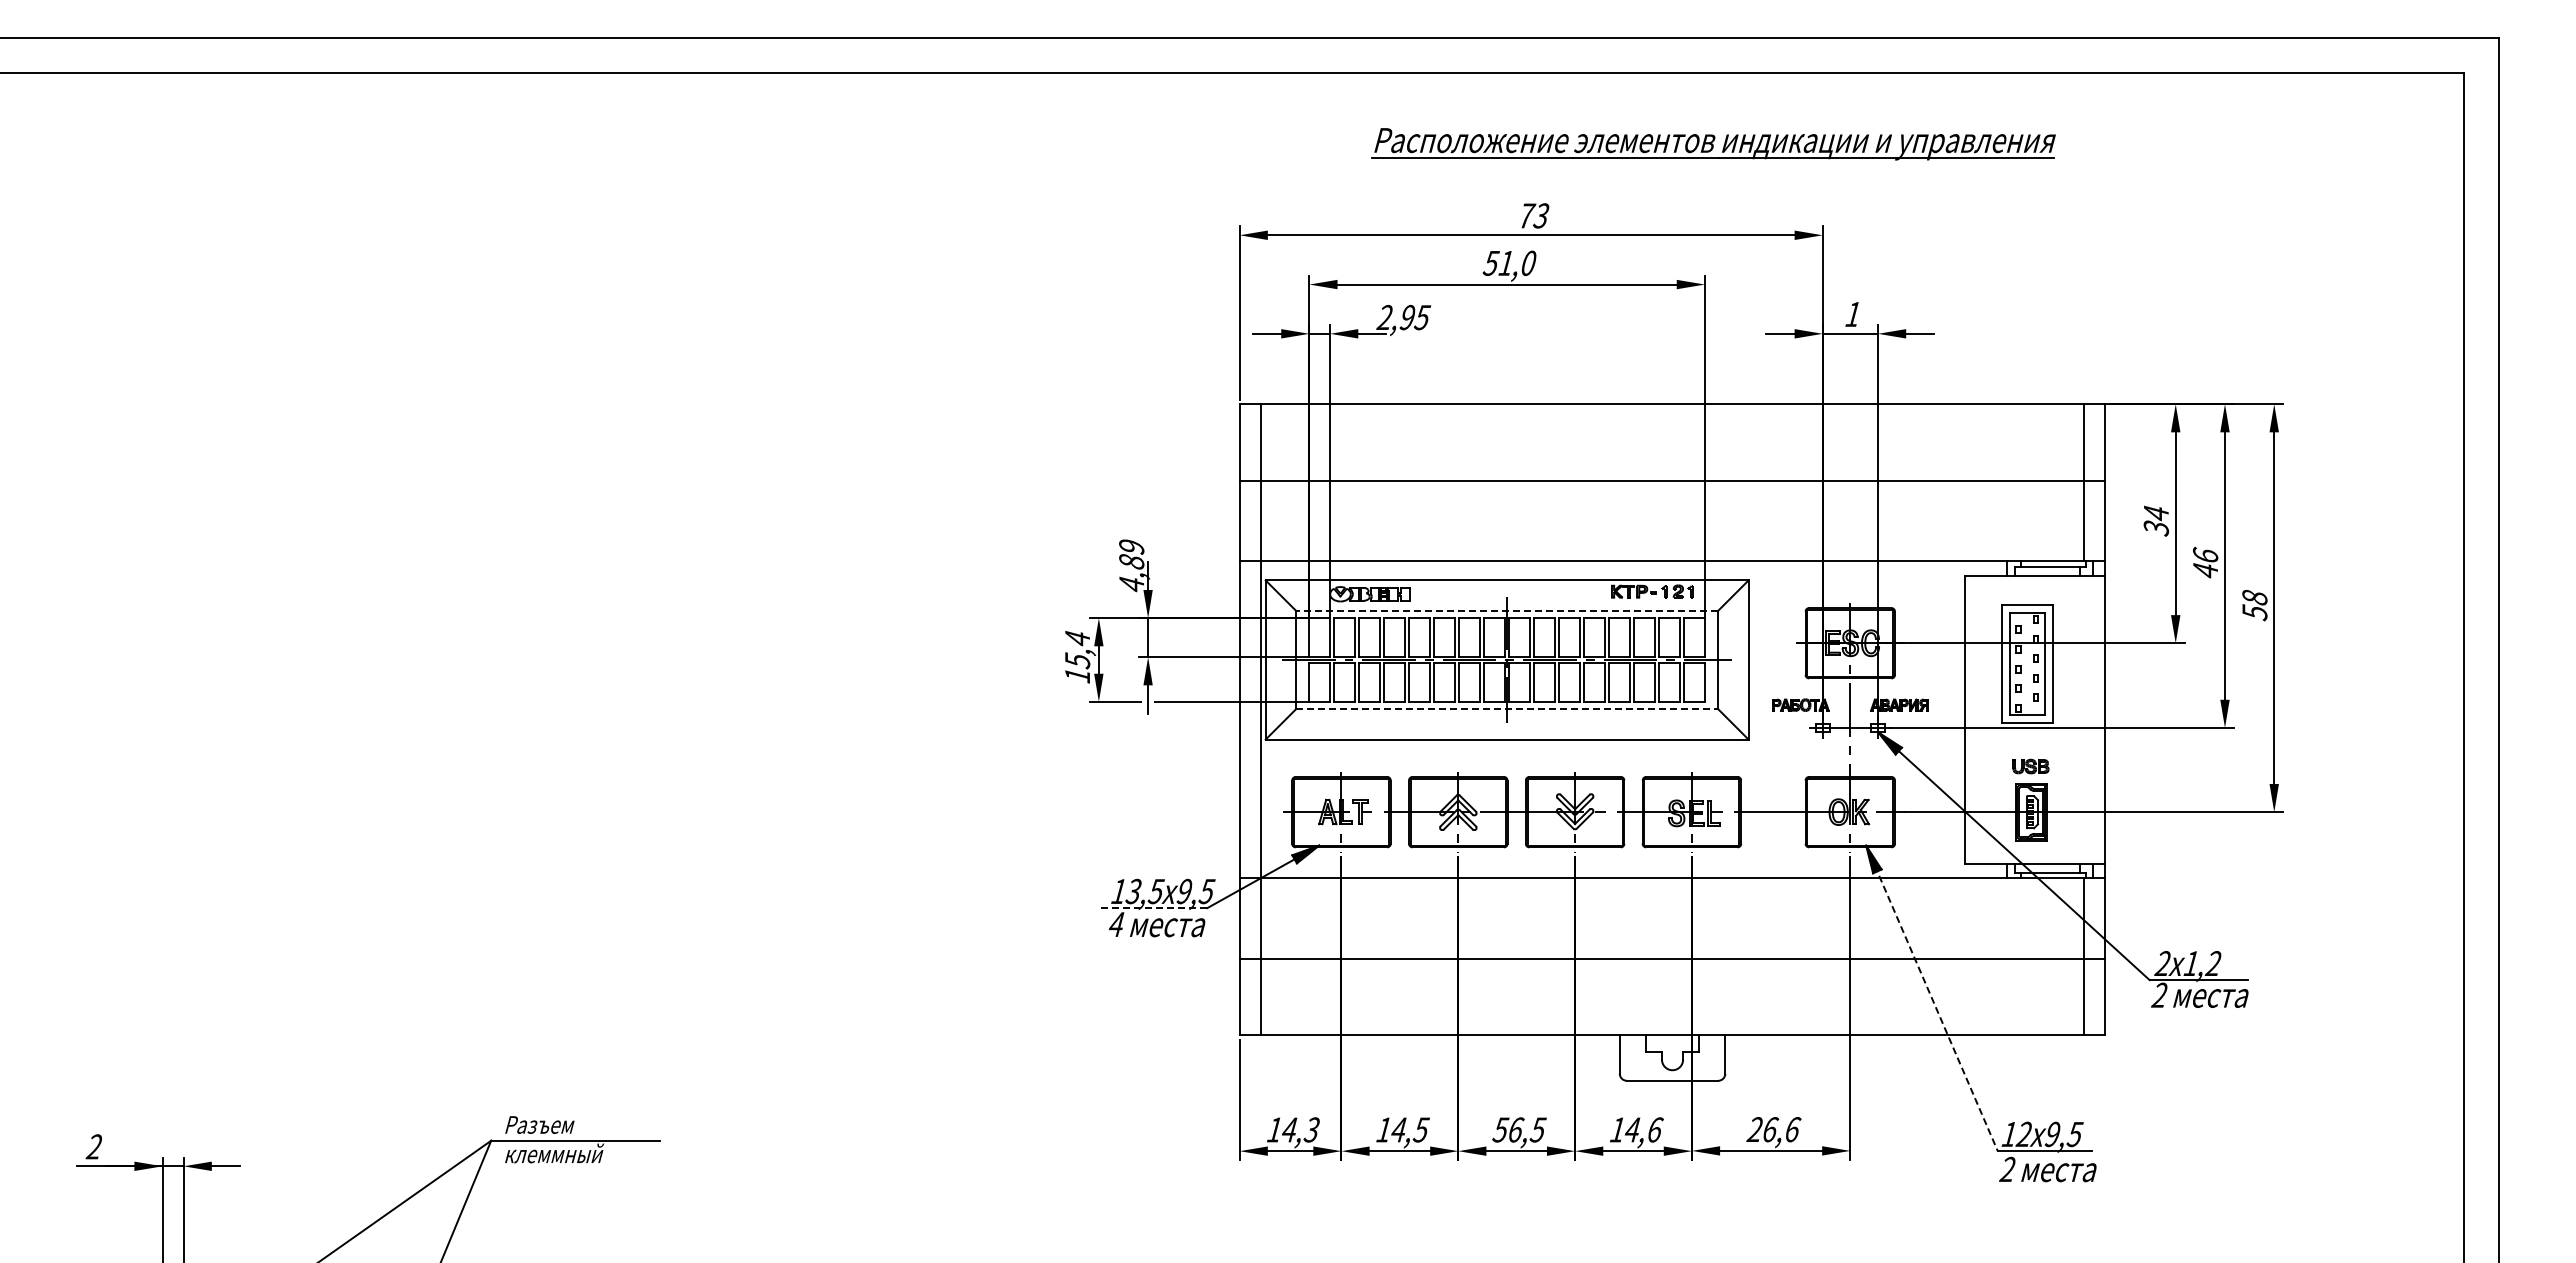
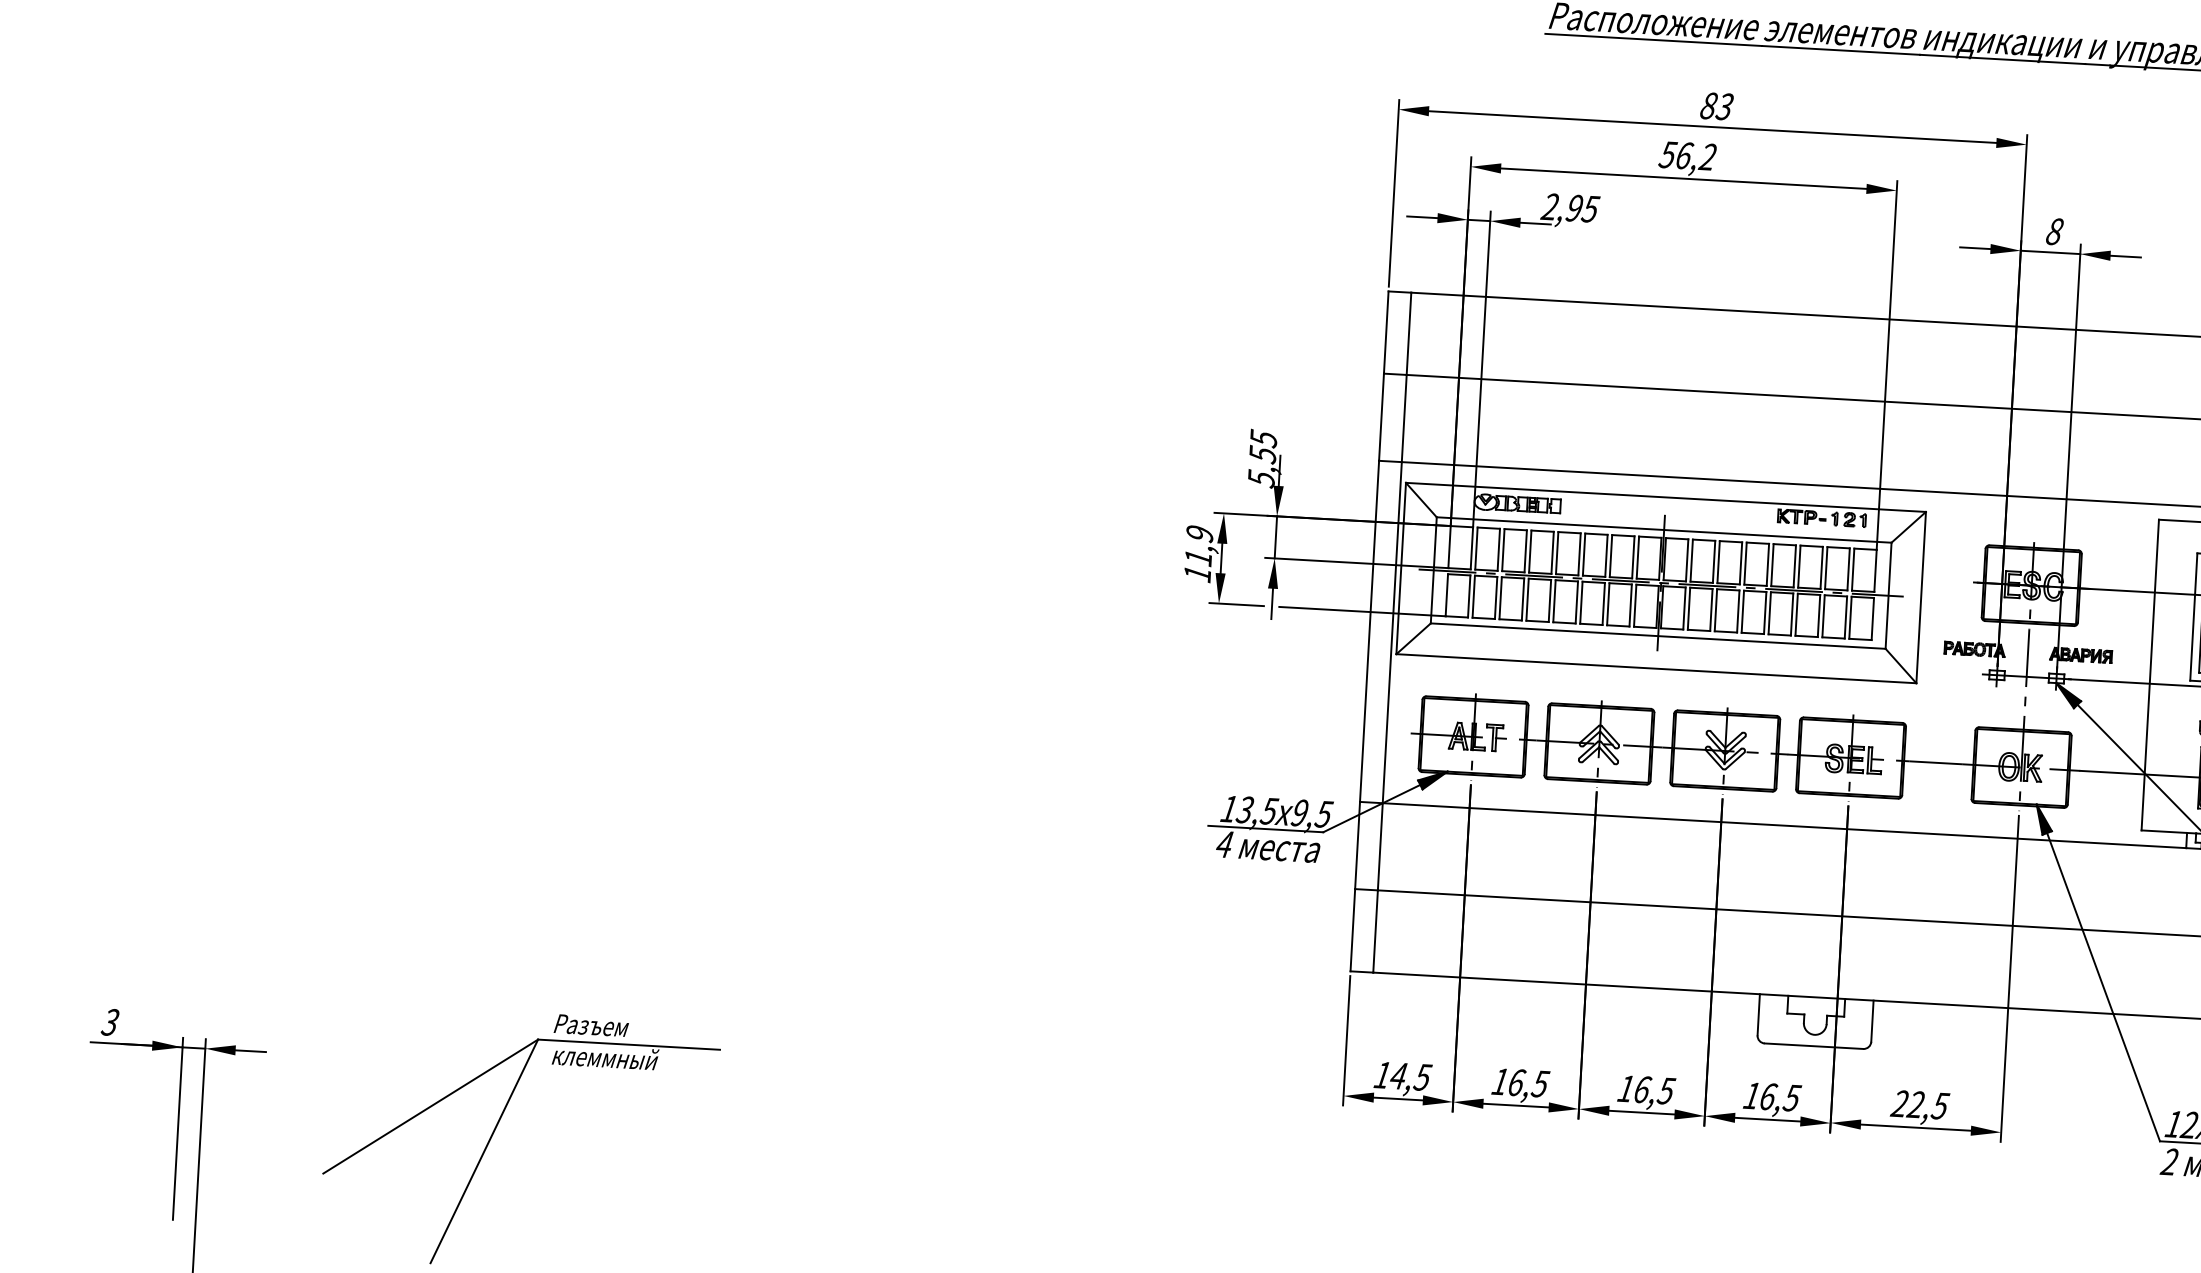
text: (1527, 215) -> (1709, 105), 73 -> 83
text: (1517, 263) -> (1696, 156), 51,0 -> 56,2
text: (1853, 314) -> (2055, 231), 1 -> 8
text: (1131, 565) -> (1262, 458), 4,89 -> 5,55
line: (1506, 610) -> (1663, 529), dashed -> solid
text: (1077, 650) -> (1199, 546), 15,4 -> 11,9
line: (1507, 709) -> (1658, 636), dashed -> solid
line: (1154, 908) -> (1266, 829), dashed -> solid
line: (1932, 998) -> (2098, 973), dashed -> solid
text: (1312, 1129) -> (1423, 1076), 14,3 -> 14,5
text: (1399, 1129) -> (1516, 1082), 14,5 -> 16,5
text: (1500, 1129) -> (1625, 1088), 56,5 -> 16,5
text: (1643, 1129) -> (1779, 1096), 14,6 -> 16,5
text: (1781, 1129) -> (1928, 1105), 26,6 -> 22,5
text: (93, 1146) -> (109, 1021), 2 -> 3

